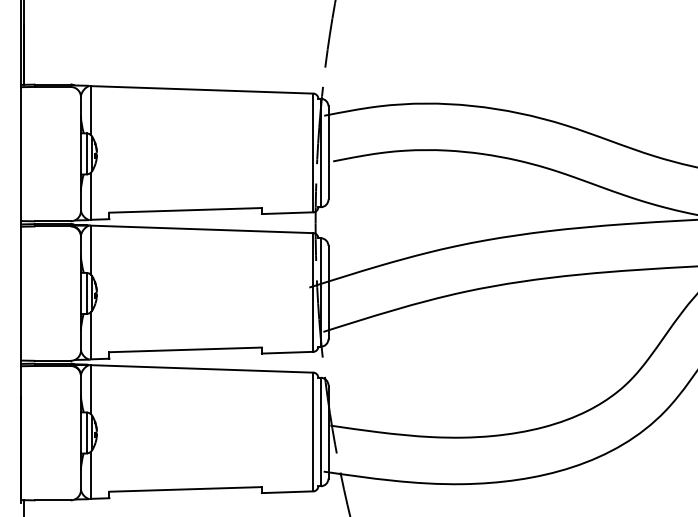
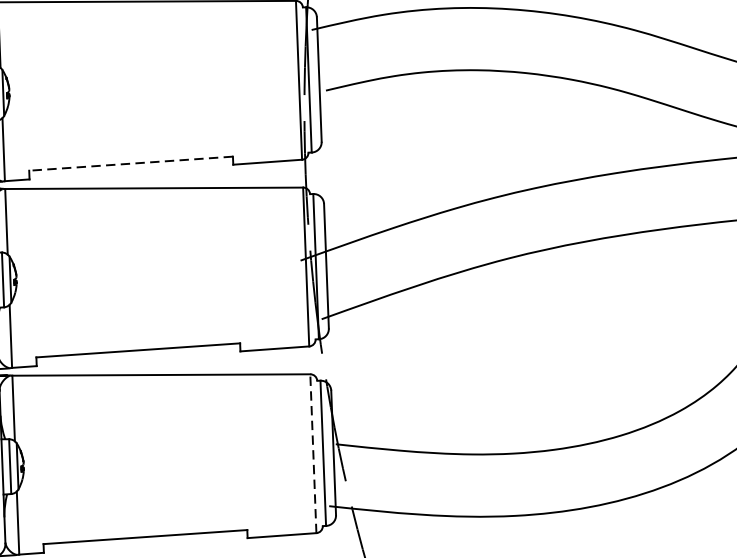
line: (185, 210) -> (130, 163), solid -> dashed
line: (313, 431) -> (313, 453), solid -> dashed

